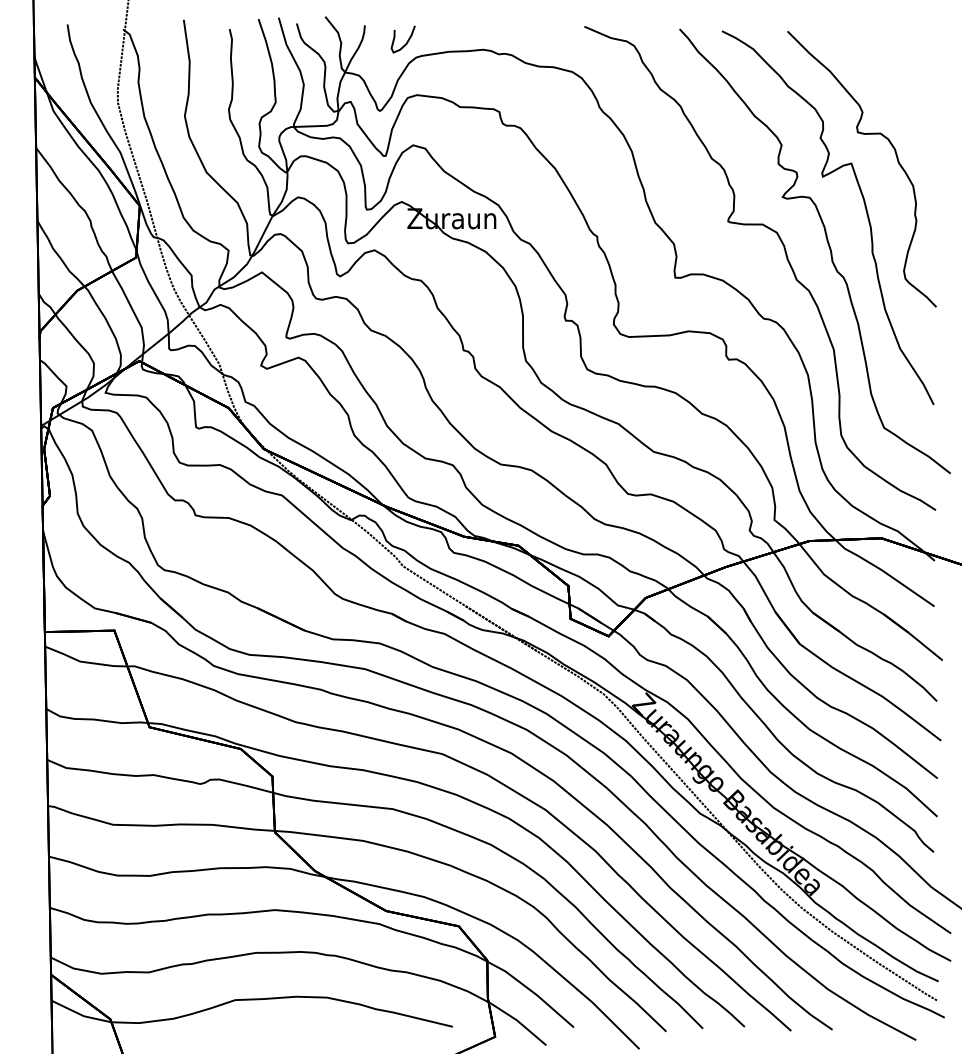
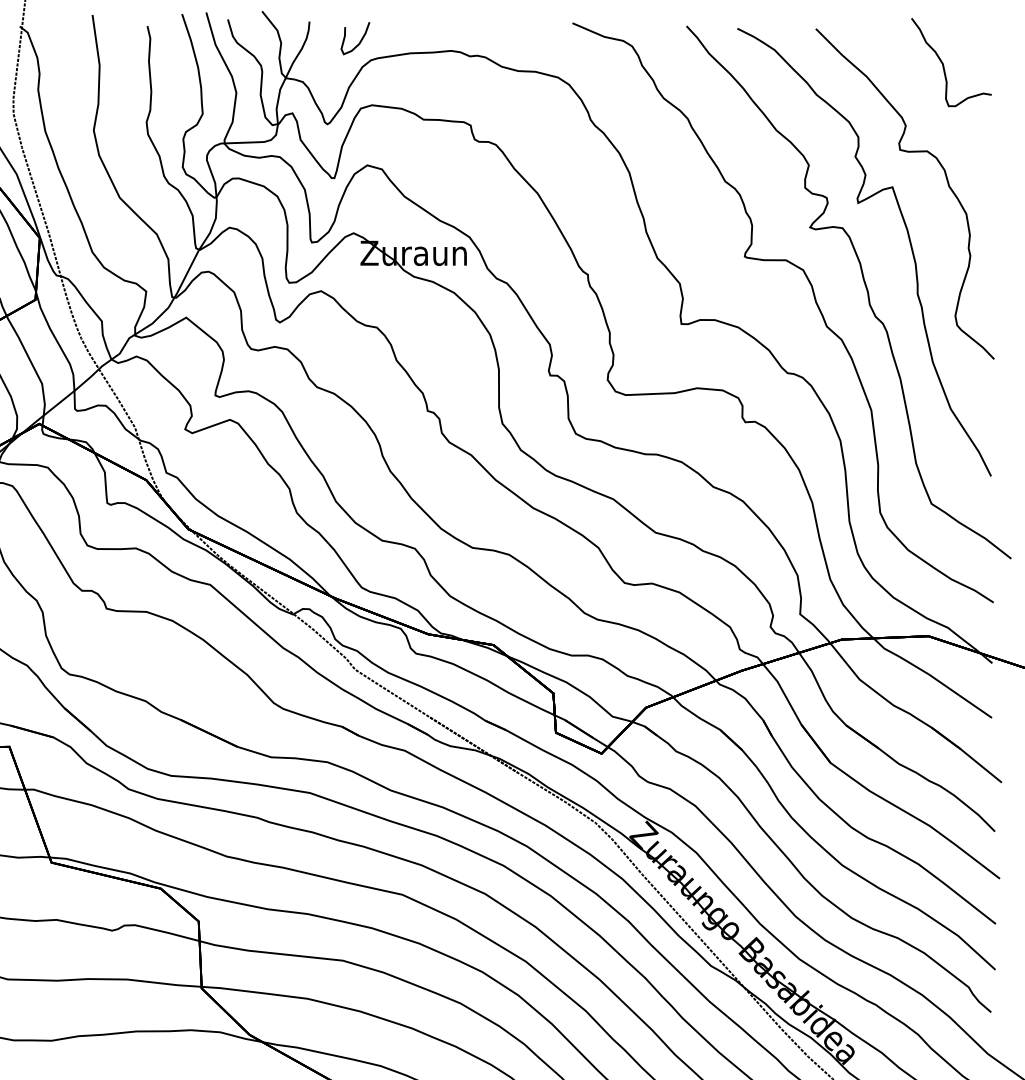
part: (894, 60) -> (944, 63), added

